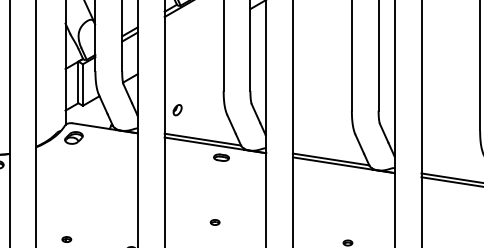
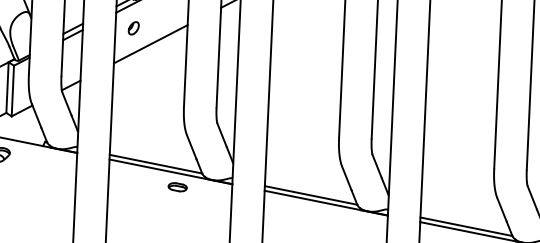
line: (193, 41) -> (149, 44), added
part: (177, 110) -> (133, 28), moved

